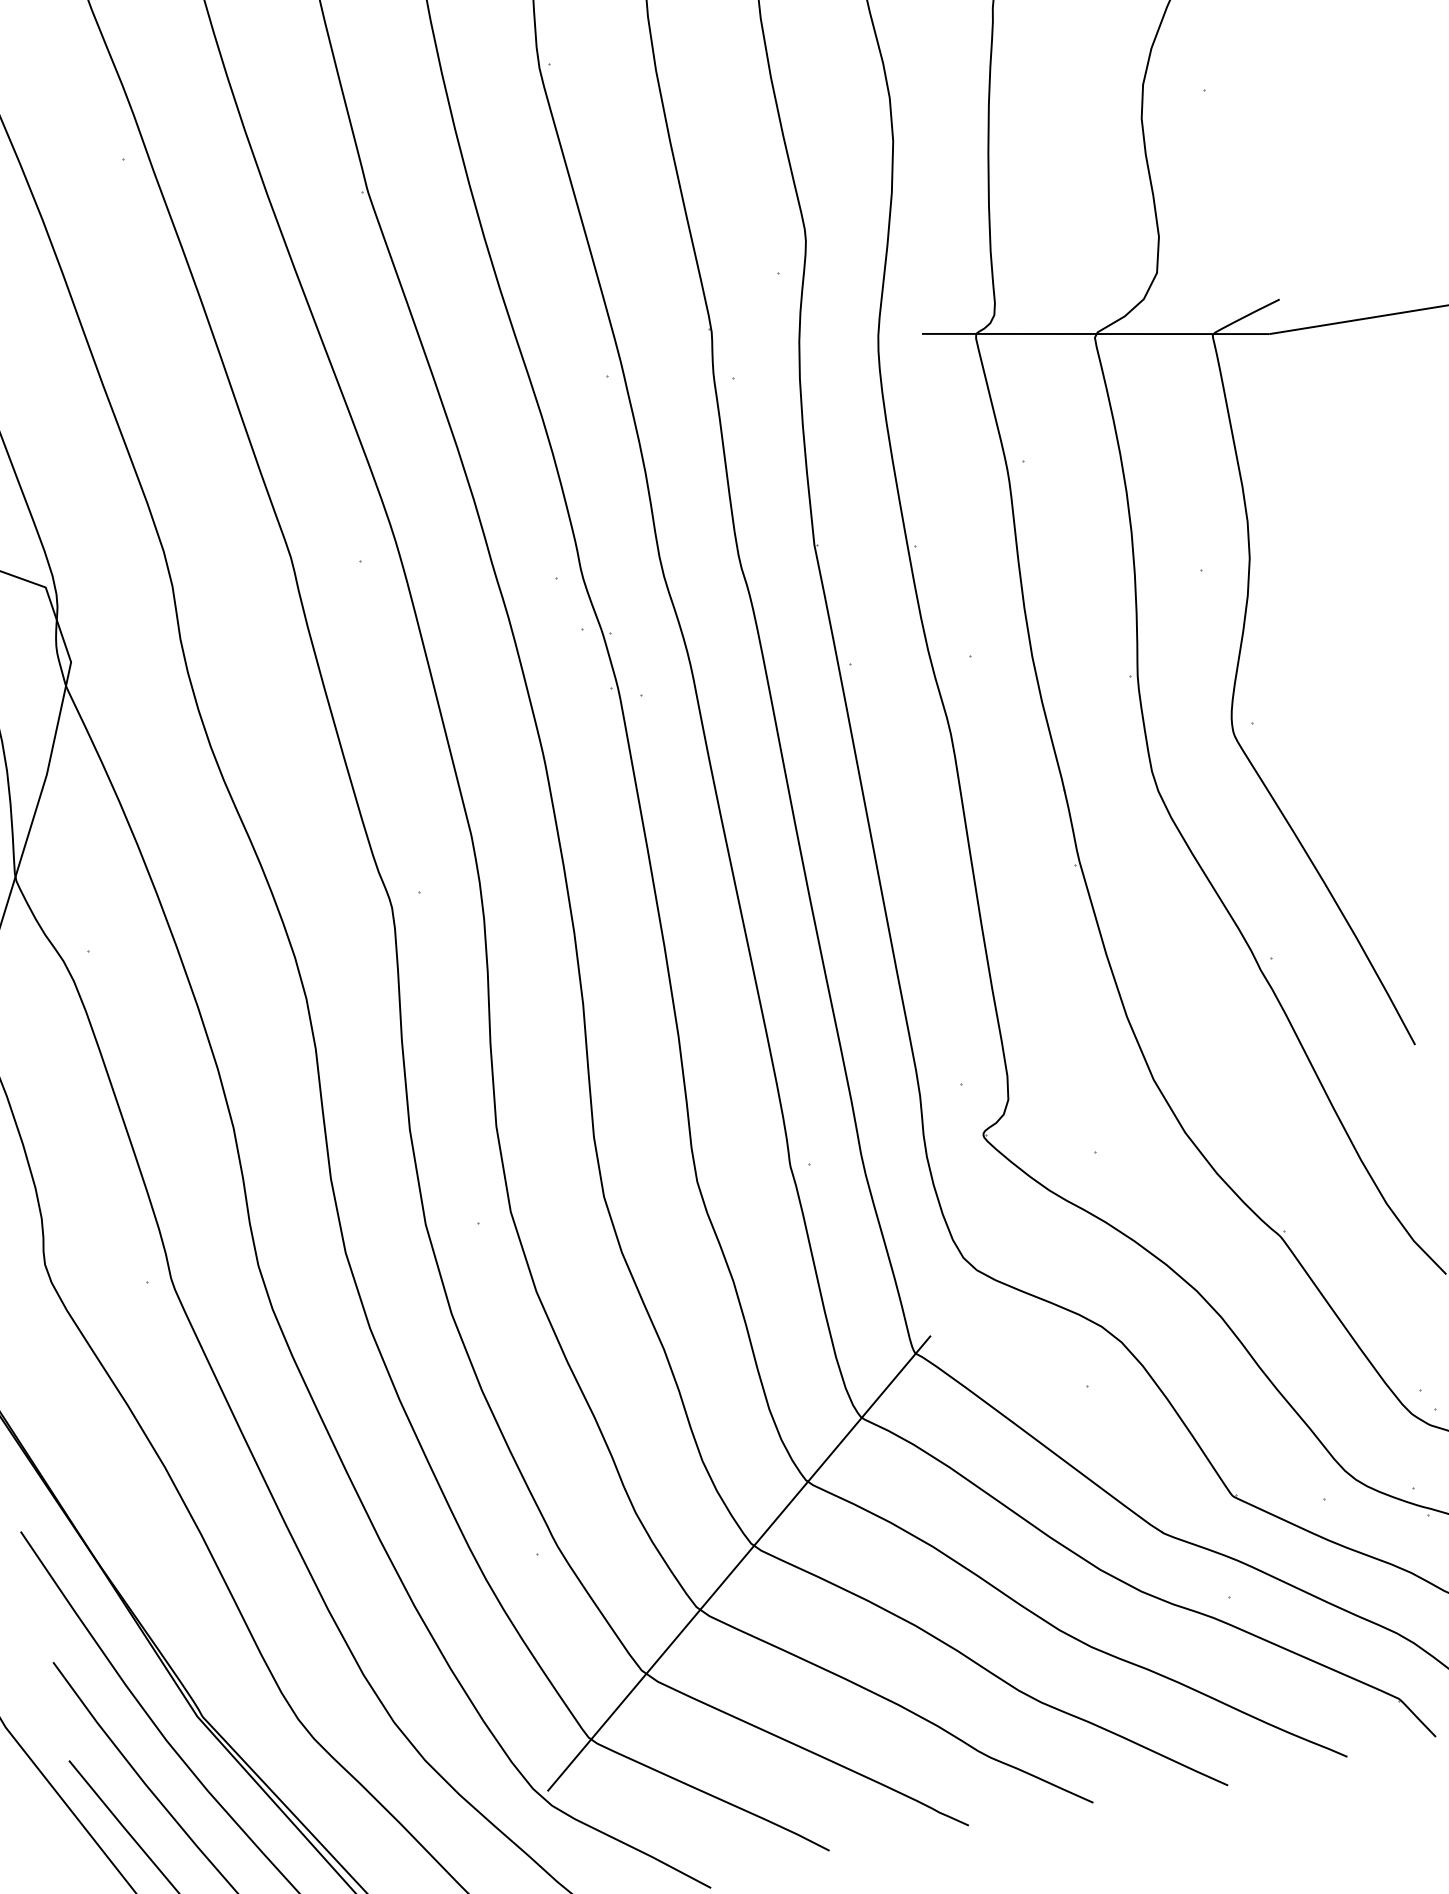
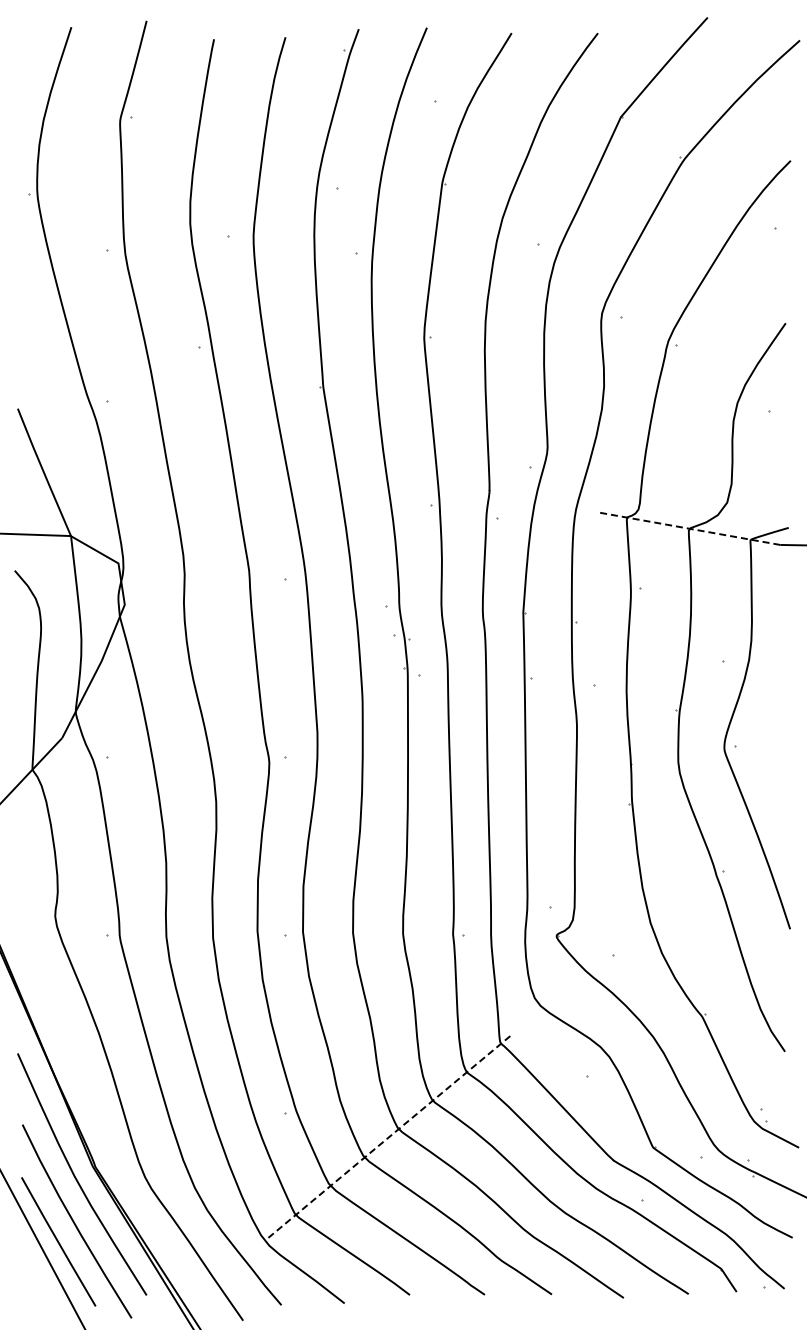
line: (1095, 333) -> (689, 528), solid -> dashed
line: (739, 1562) -> (389, 1136), solid -> dashed

